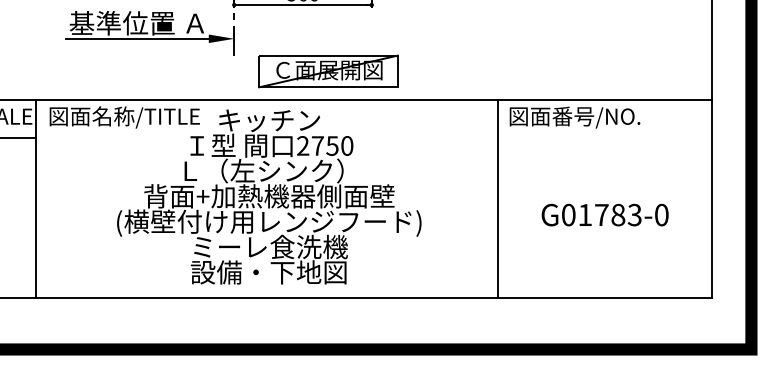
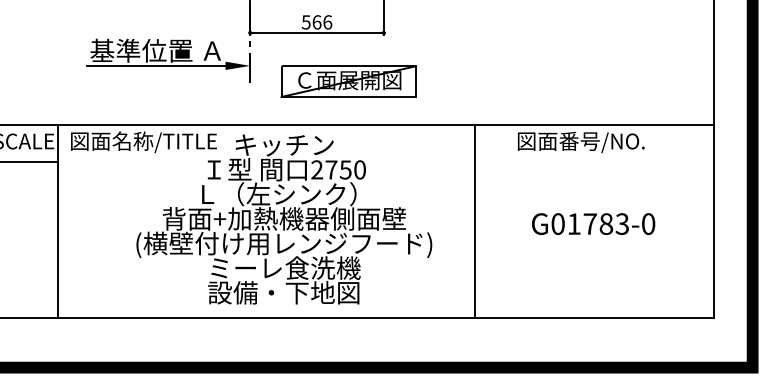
part: (328, 71) -> (348, 81), moved
line: (498, 199) -> (474, 221), moved
text: (605, 214) -> (593, 223), moved

